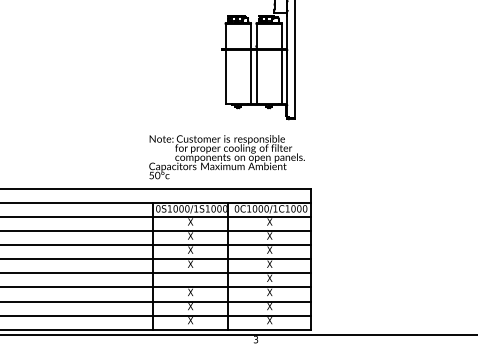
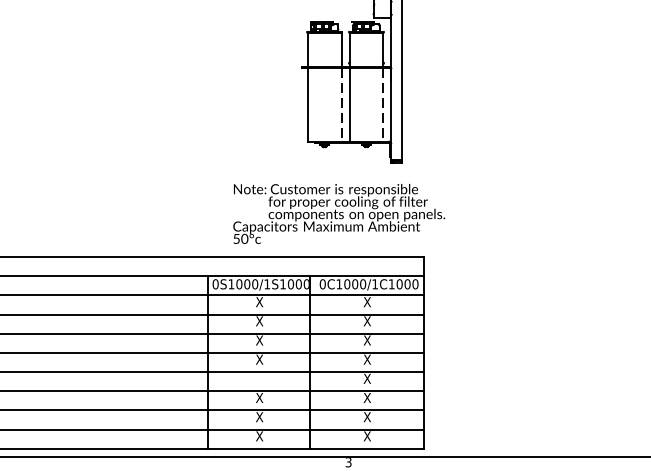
line: (250, 77) -> (341, 105), solid -> dashed
line: (281, 77) -> (383, 105), solid -> dashed
text: (226, 157) -> (338, 214), moved

